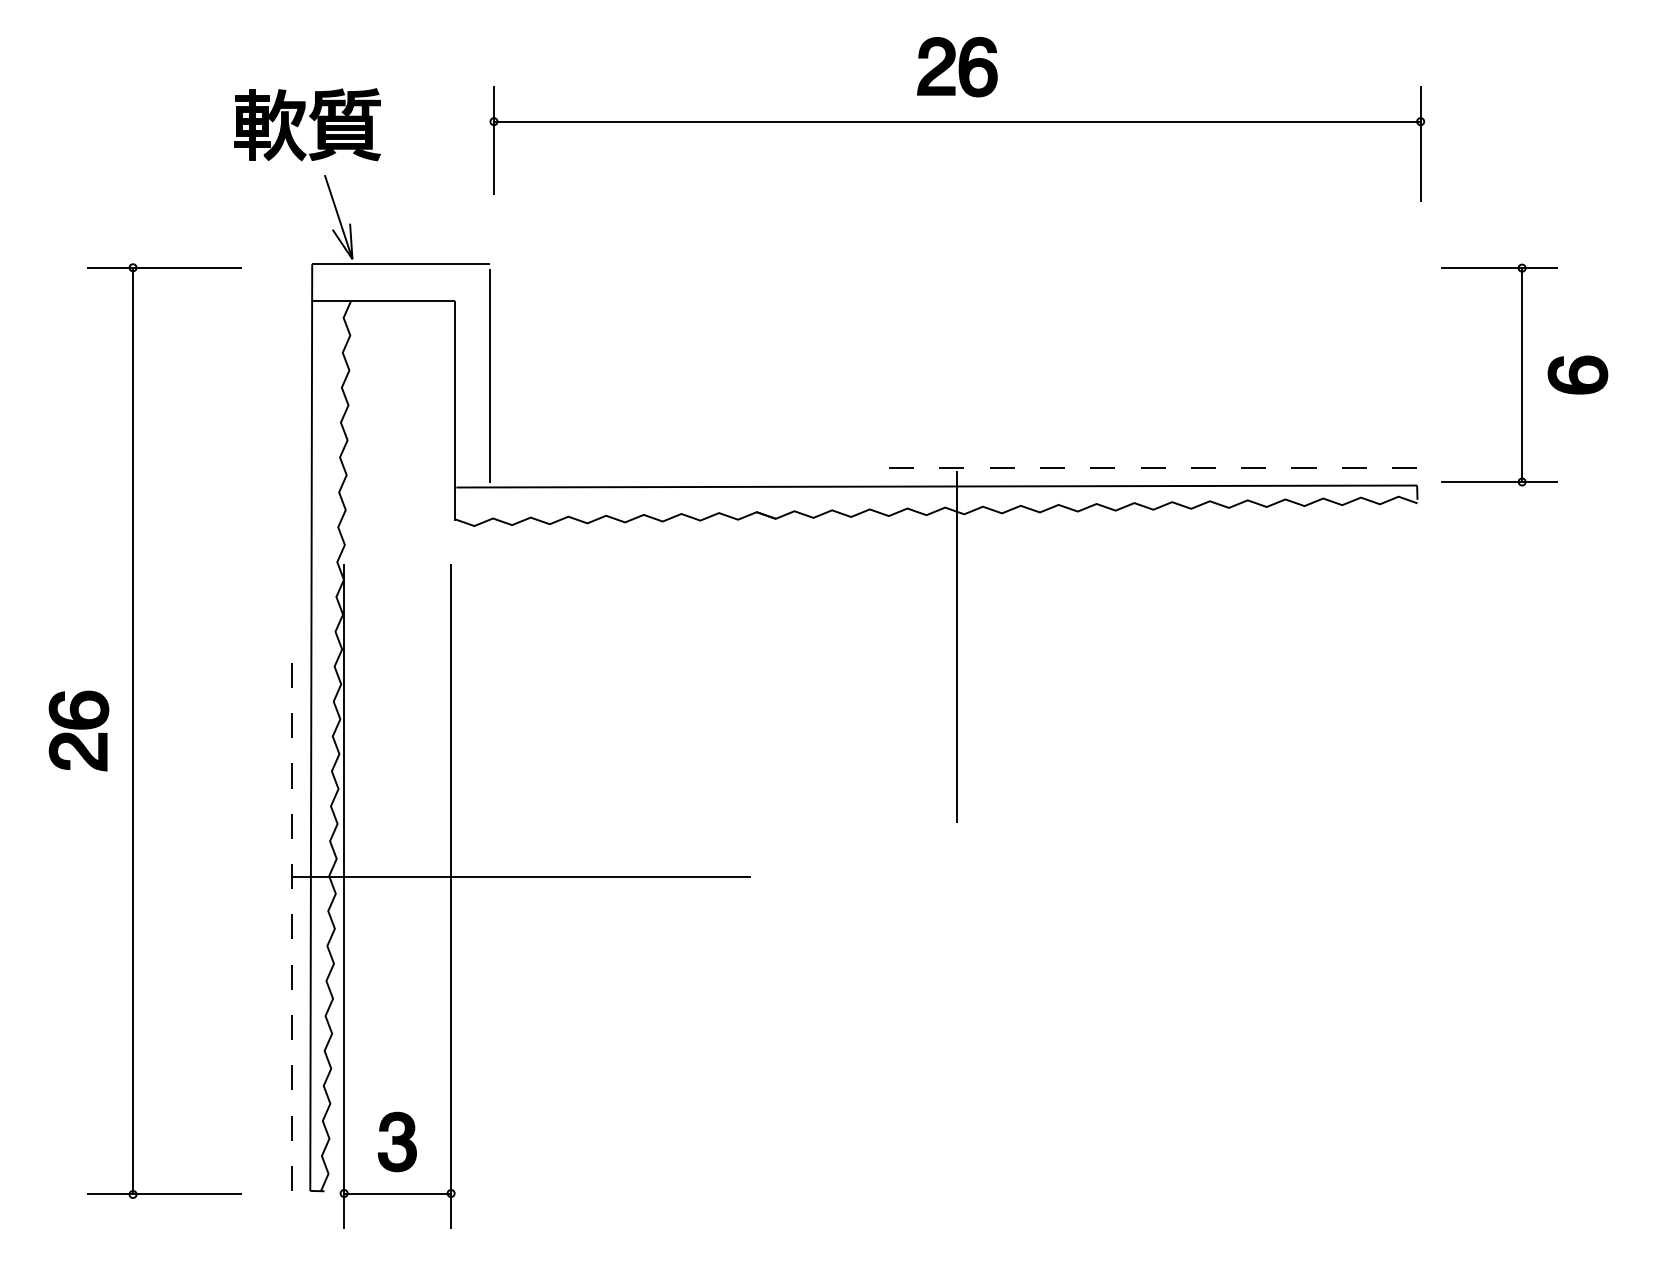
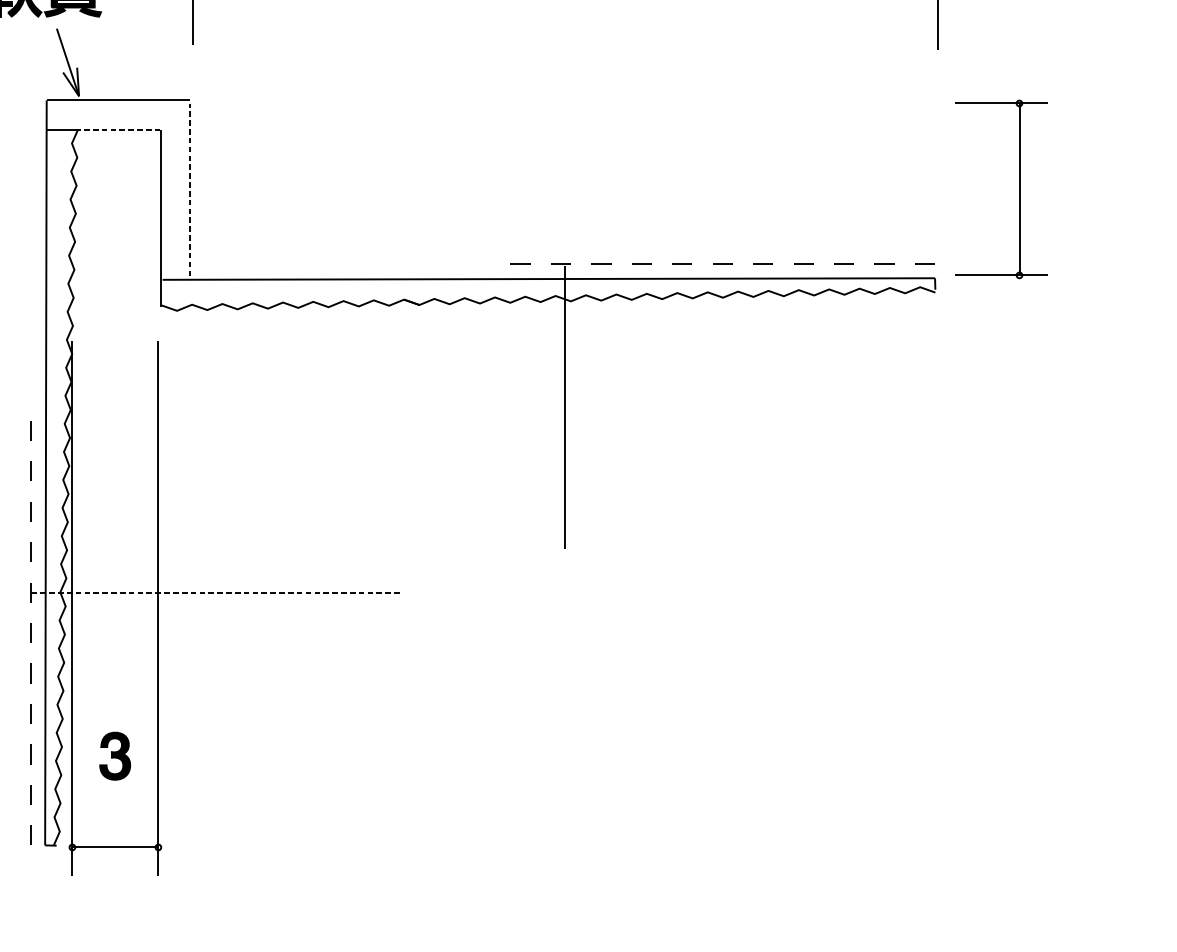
line: (401, 300) -> (118, 129), solid -> dashed
part: (1577, 374) -> (1064, 188), removed
line: (490, 376) -> (190, 190), solid -> dashed
line: (522, 877) -> (215, 593), solid -> dashed
part: (396, 1141) -> (114, 755), moved

